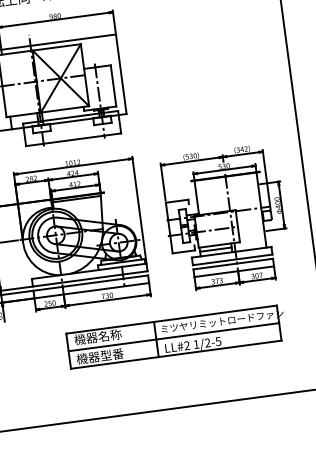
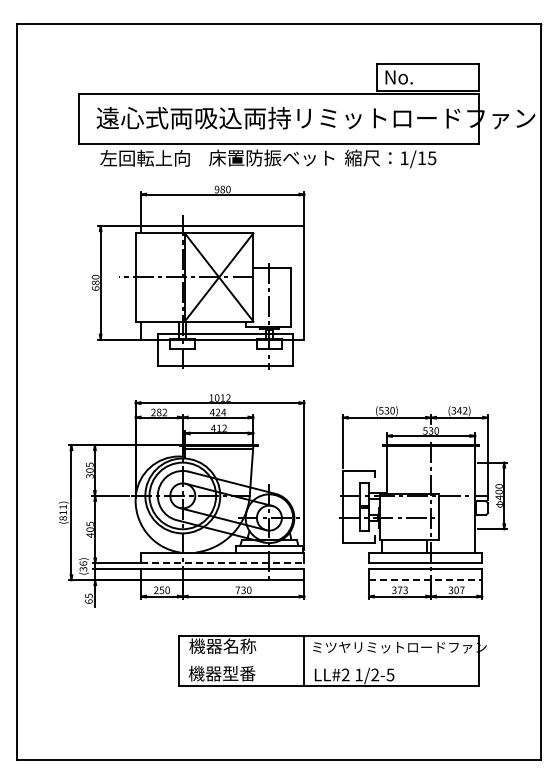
line: (215, 249) -> (403, 545), removed
line: (234, 271) -> (425, 580), solid -> dashed
line: (90, 279) -> (222, 563), solid -> dashed
line: (173, 337) -> (328, 660), removed

